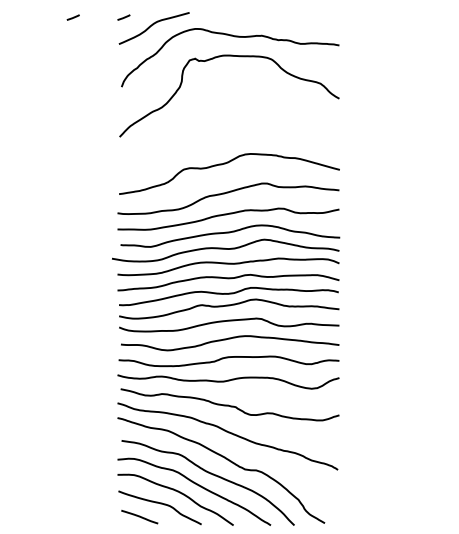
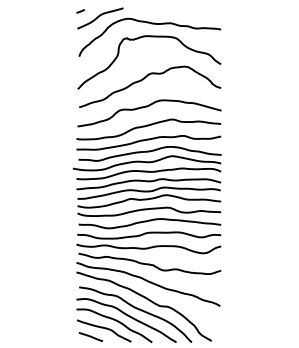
line: (73, 17) -> (47, 11), removed
curve: (221, 122) -> (144, 79), added

